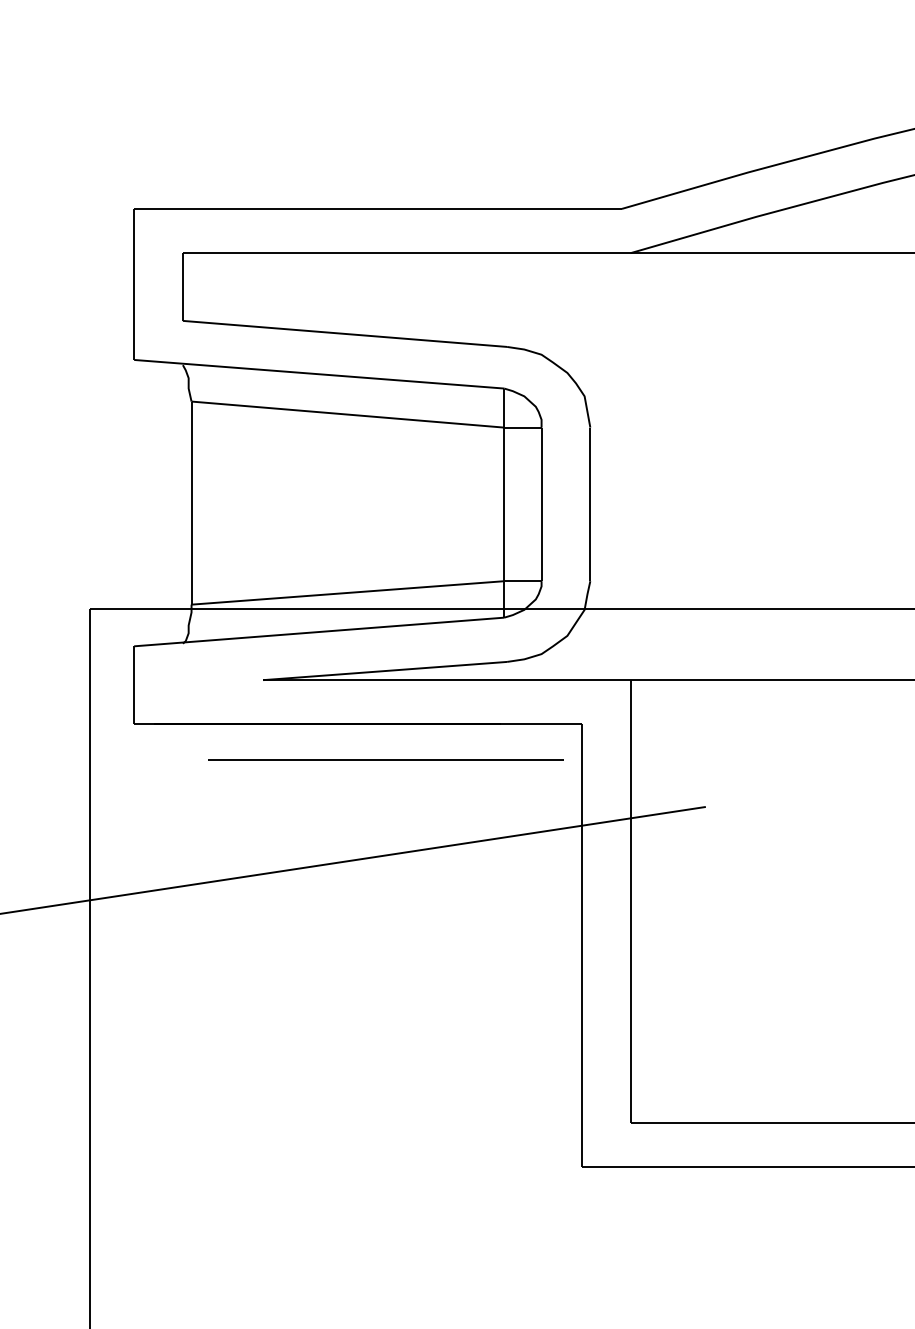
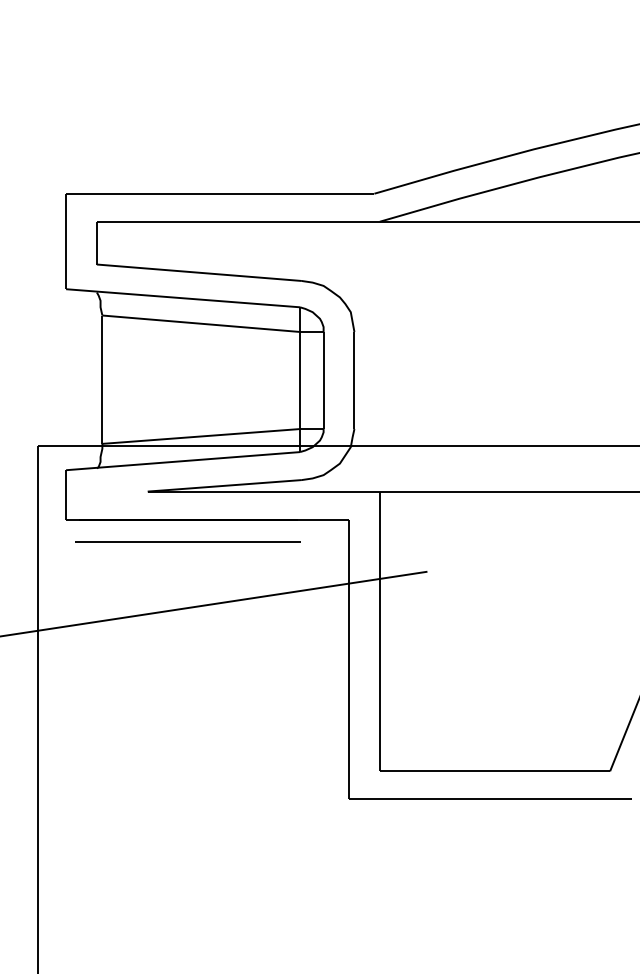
line: (384, 759) -> (187, 541), moved

